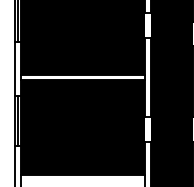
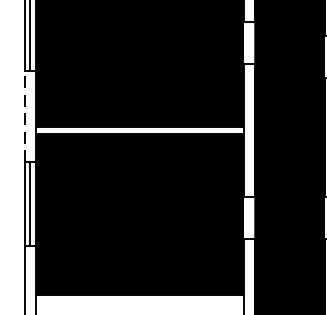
line: (14, 69) -> (24, 117), solid -> dashed

